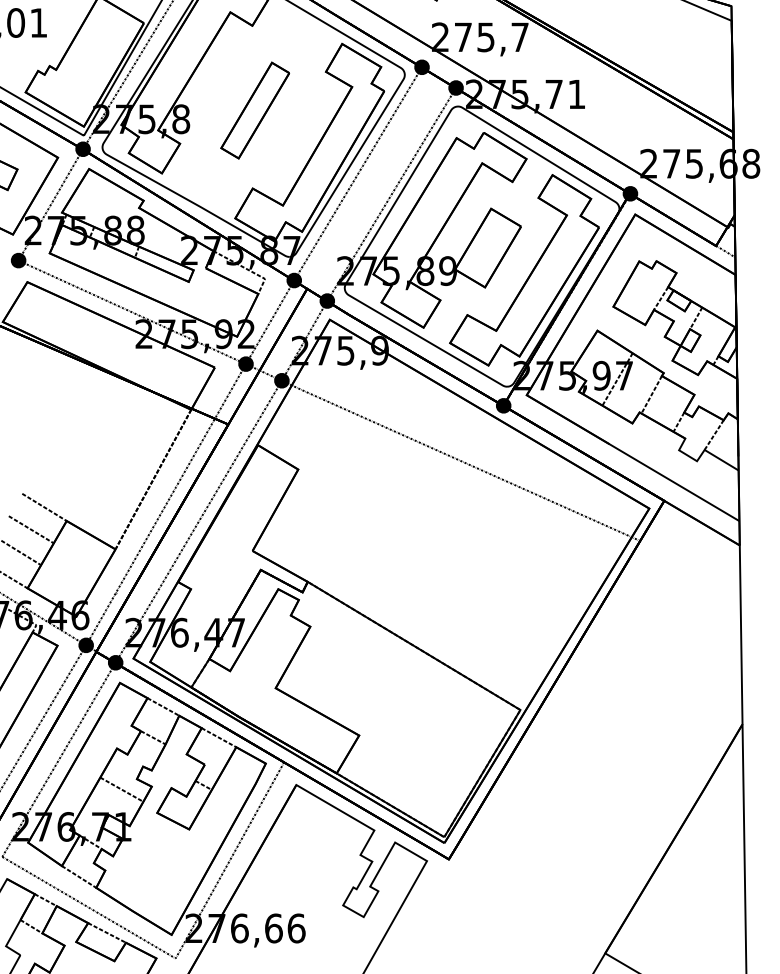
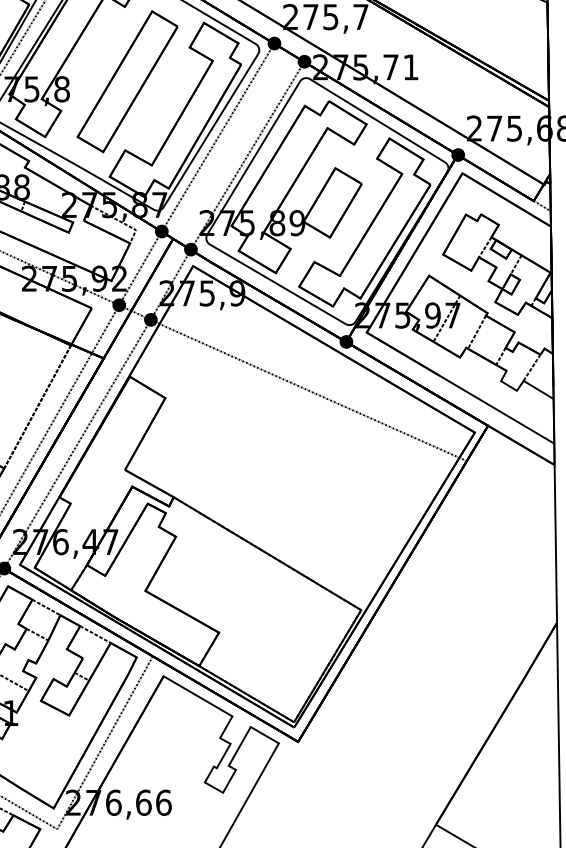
part: (254, 110) -> (126, 81), size x1.67

